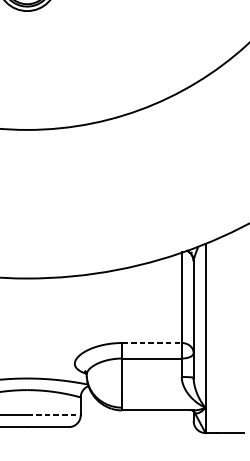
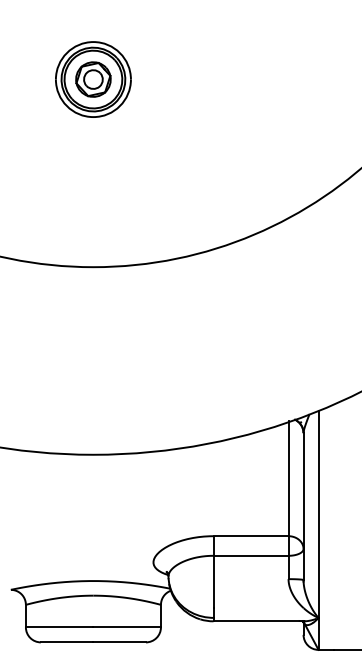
line: (152, 343) -> (251, 536), dashed -> solid
line: (54, 415) -> (127, 627), dashed -> solid

